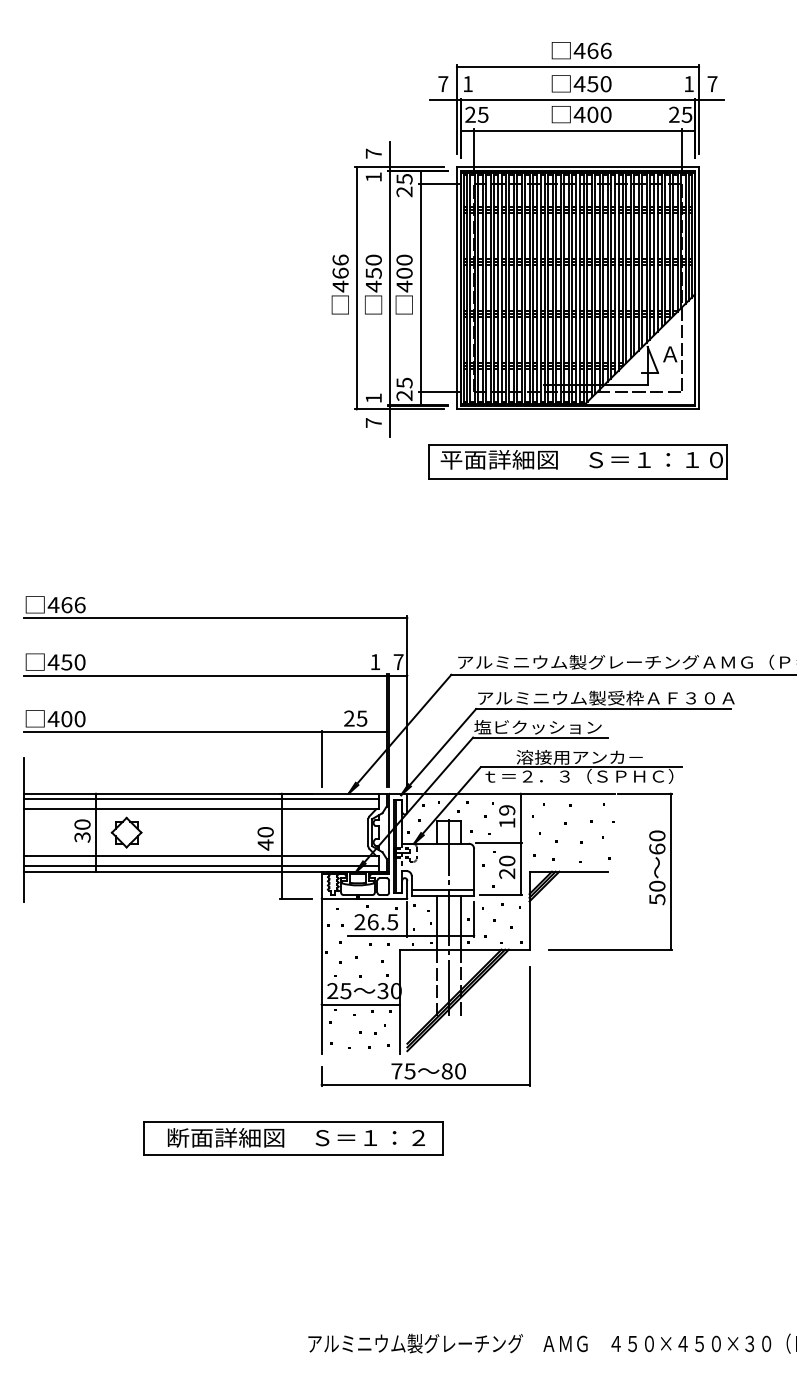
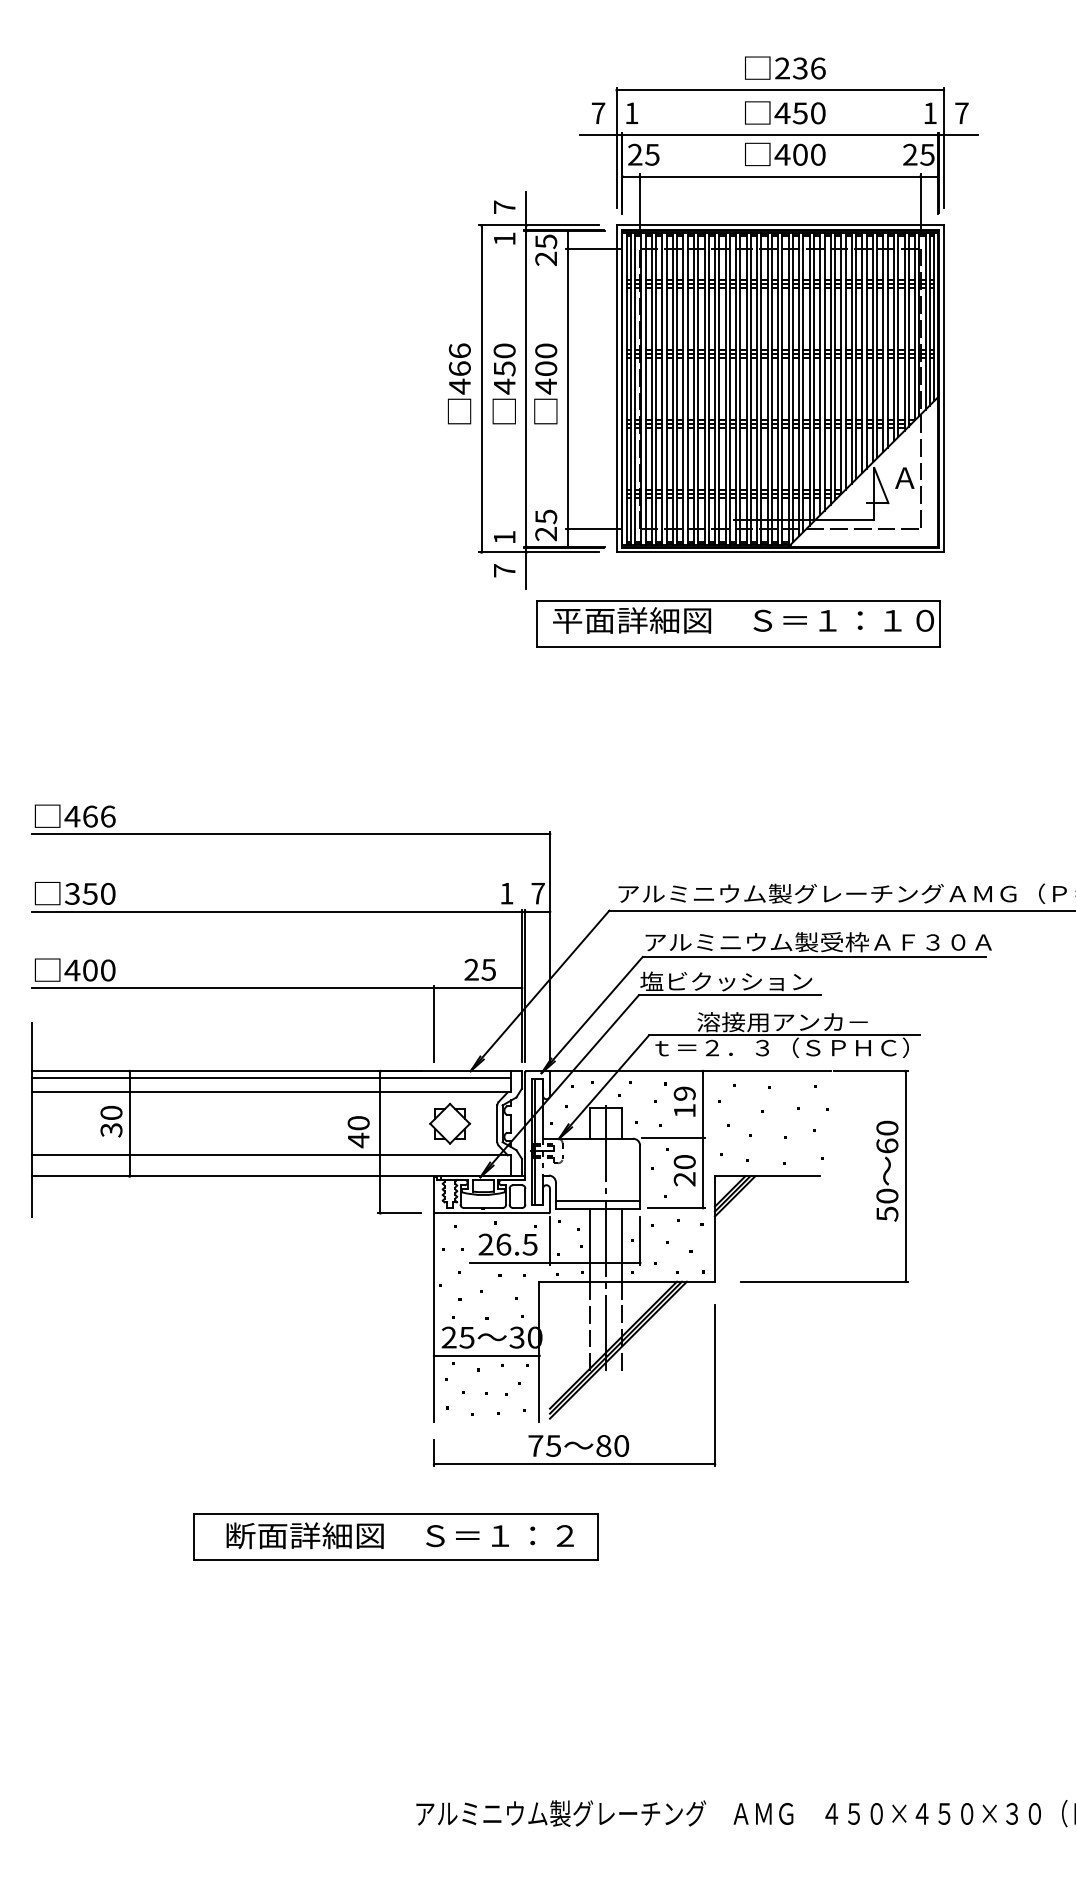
text: (585, 50) -> (790, 68), 466 -> 236
part: (578, 462) -> (738, 623), moved
text: (53, 662) -> (72, 893), 450 -> 350
part: (126, 832) -> (450, 1123), moved
line: (201, 866) -> (271, 1169), removed

